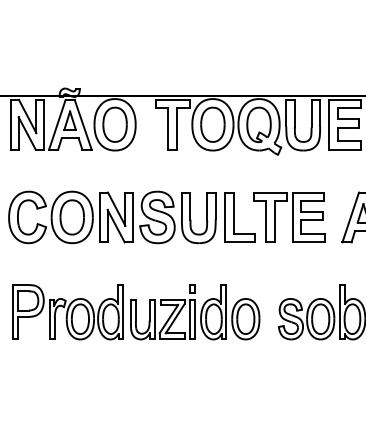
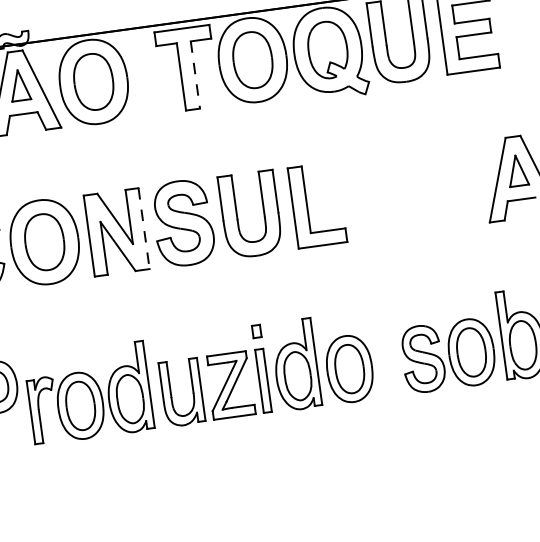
line: (177, 129) -> (196, 75), solid -> dashed
line: (133, 217) -> (144, 228), solid -> dashed
part: (289, 217) -> (398, 193), removed

